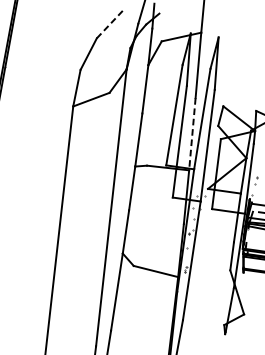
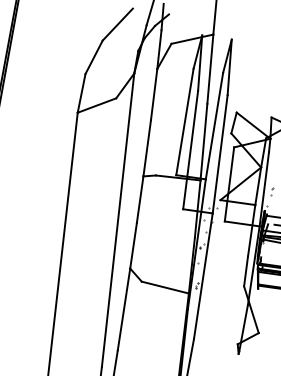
line: (110, 23) -> (117, 24), dashed -> solid
line: (191, 134) -> (203, 142), dashed -> solid

